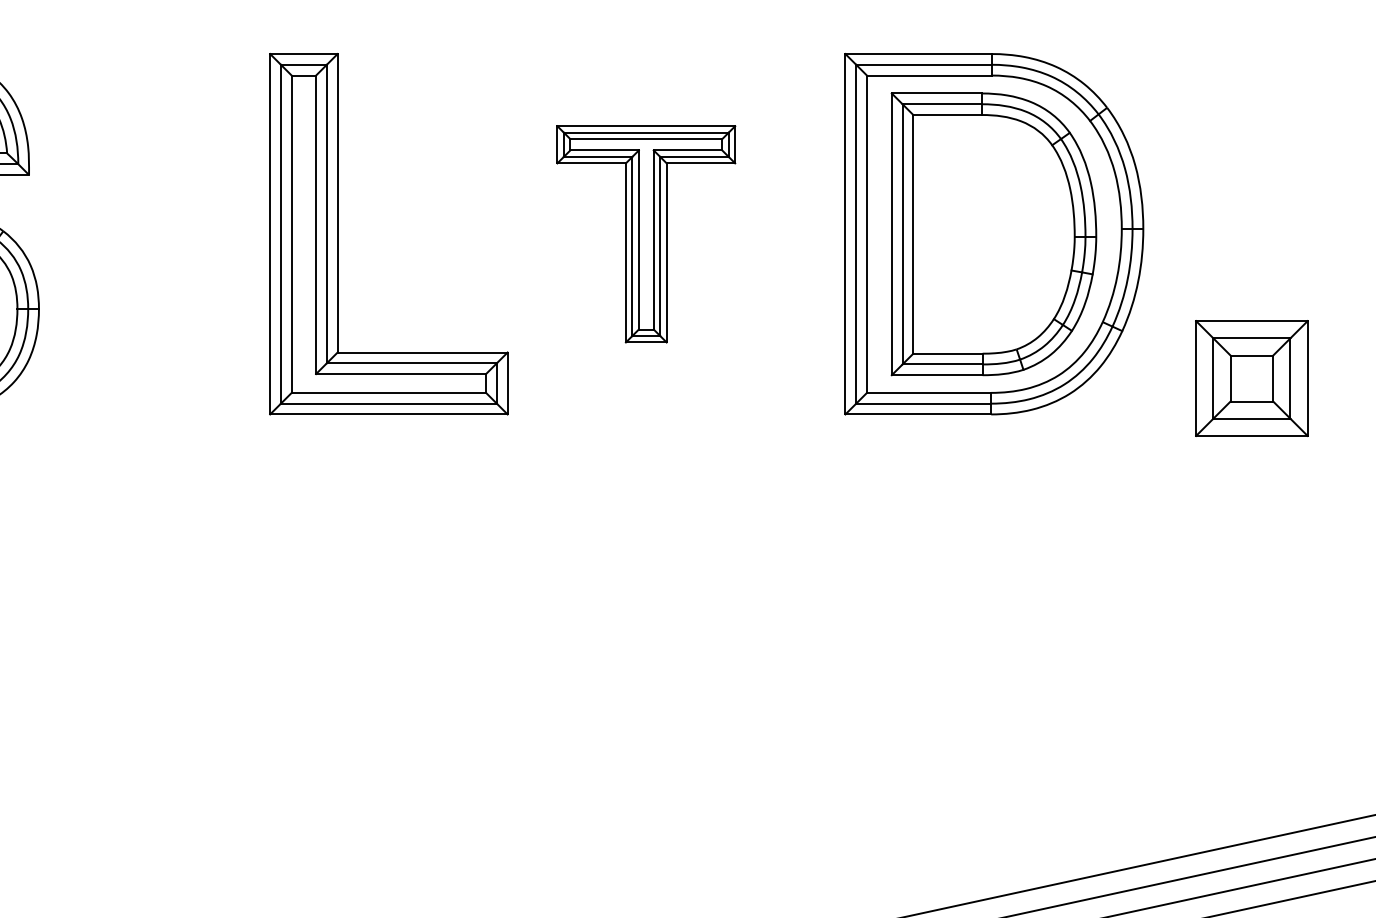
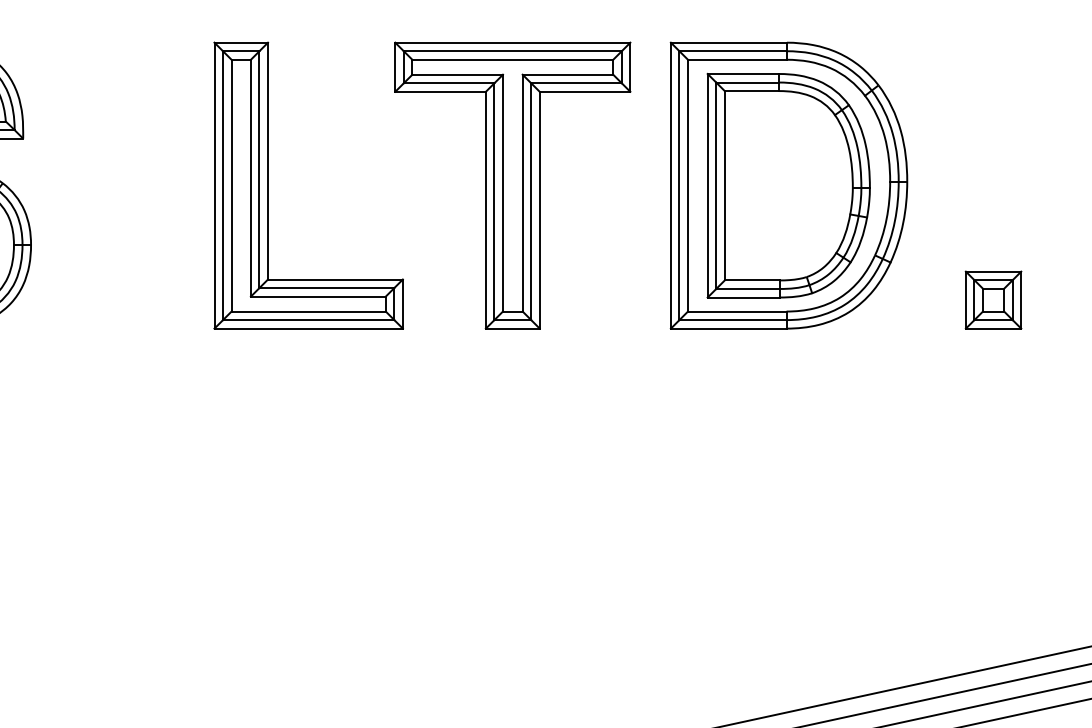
part: (646, 234) -> (513, 185), size x1.67
part: (1252, 378) -> (993, 300), size x0.62

